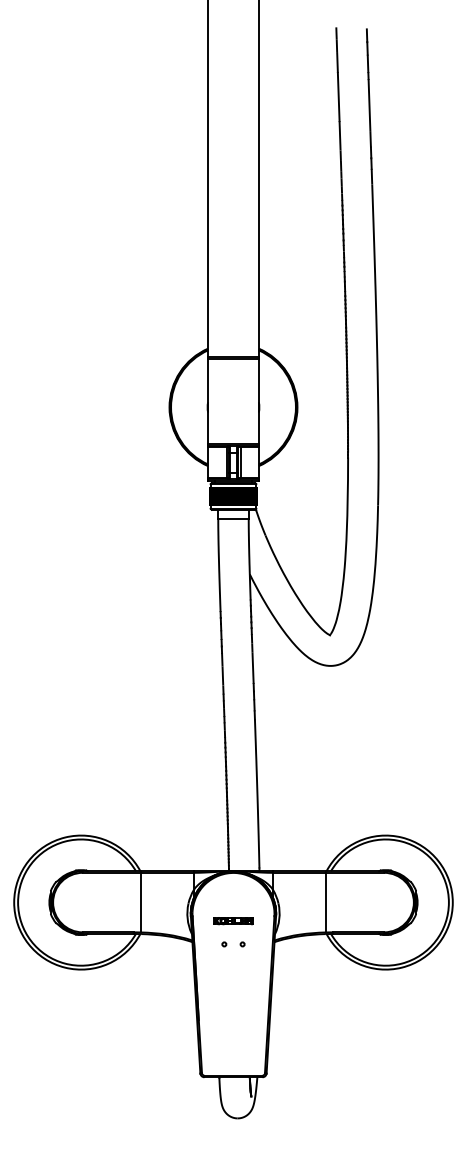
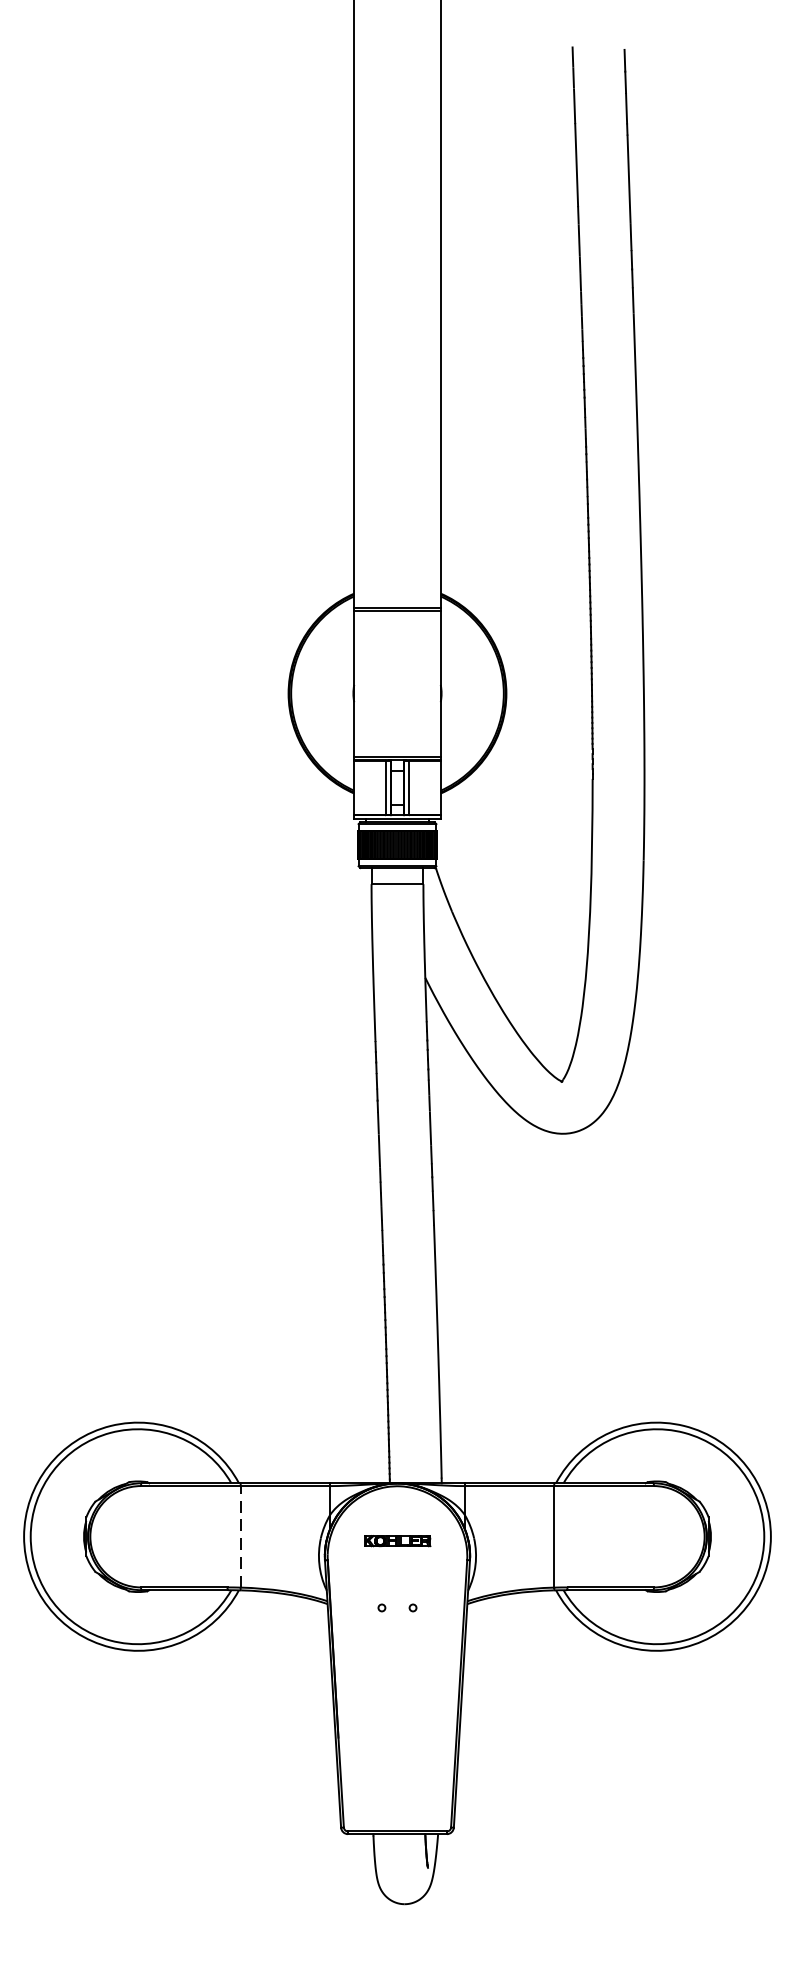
line: (141, 902) -> (240, 1536), solid -> dashed
part: (233, 921) -> (397, 1541), moved

